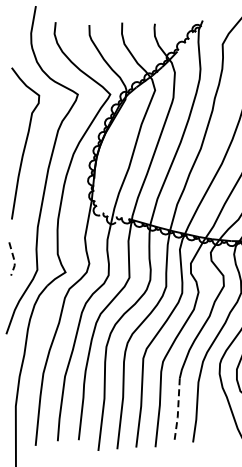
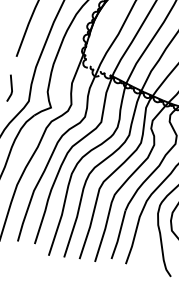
line: (14, 260) -> (12, 90), dashed -> solid
line: (178, 409) -> (119, 235), dashed -> solid

